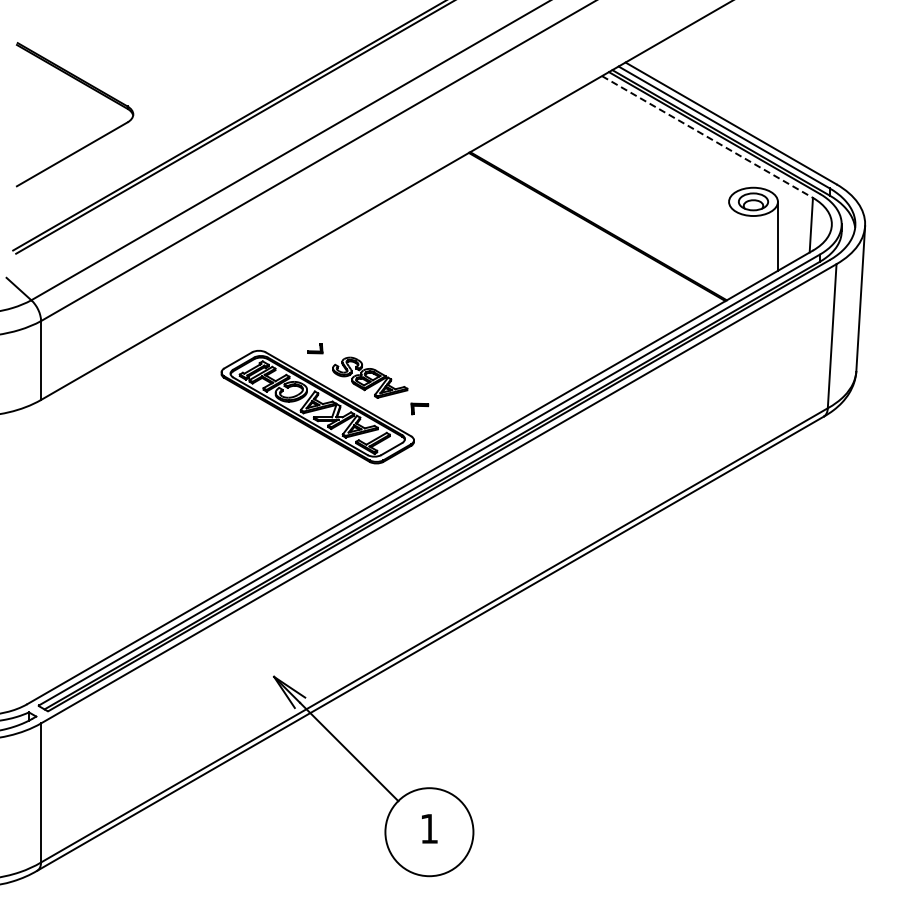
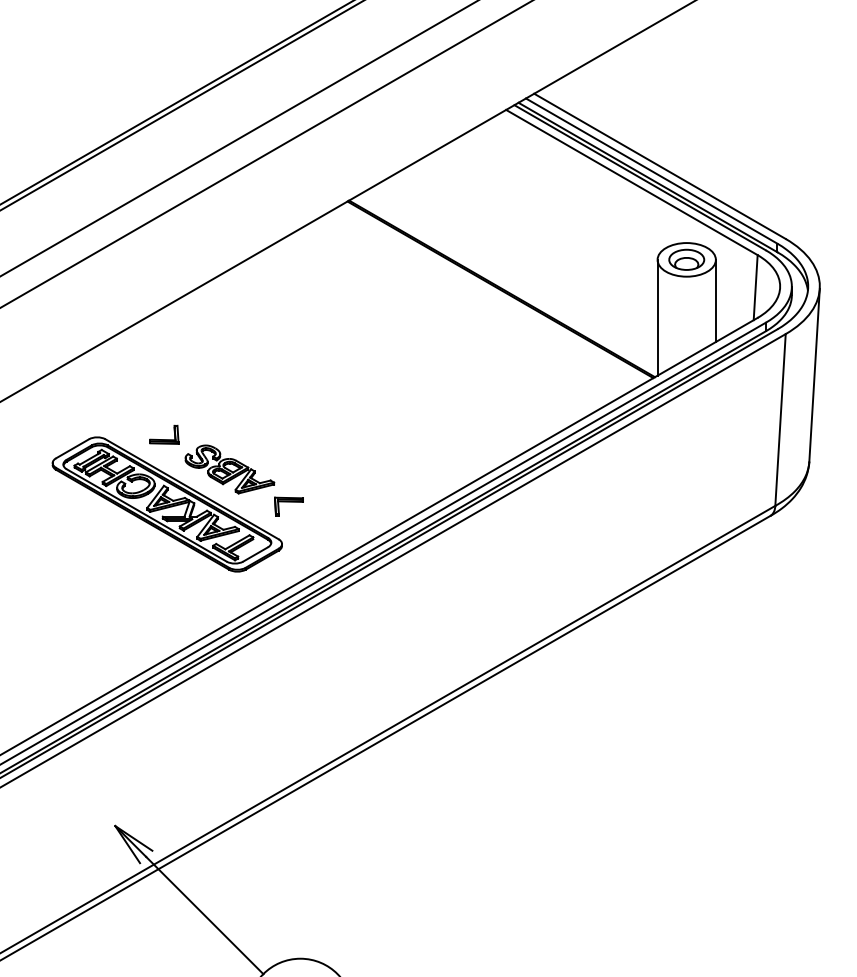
line: (707, 137) -> (631, 183), dashed -> solid
line: (729, 250) -> (658, 317), added
part: (315, 348) -> (164, 434), size x1.67
part: (419, 408) -> (288, 506), size x1.43

